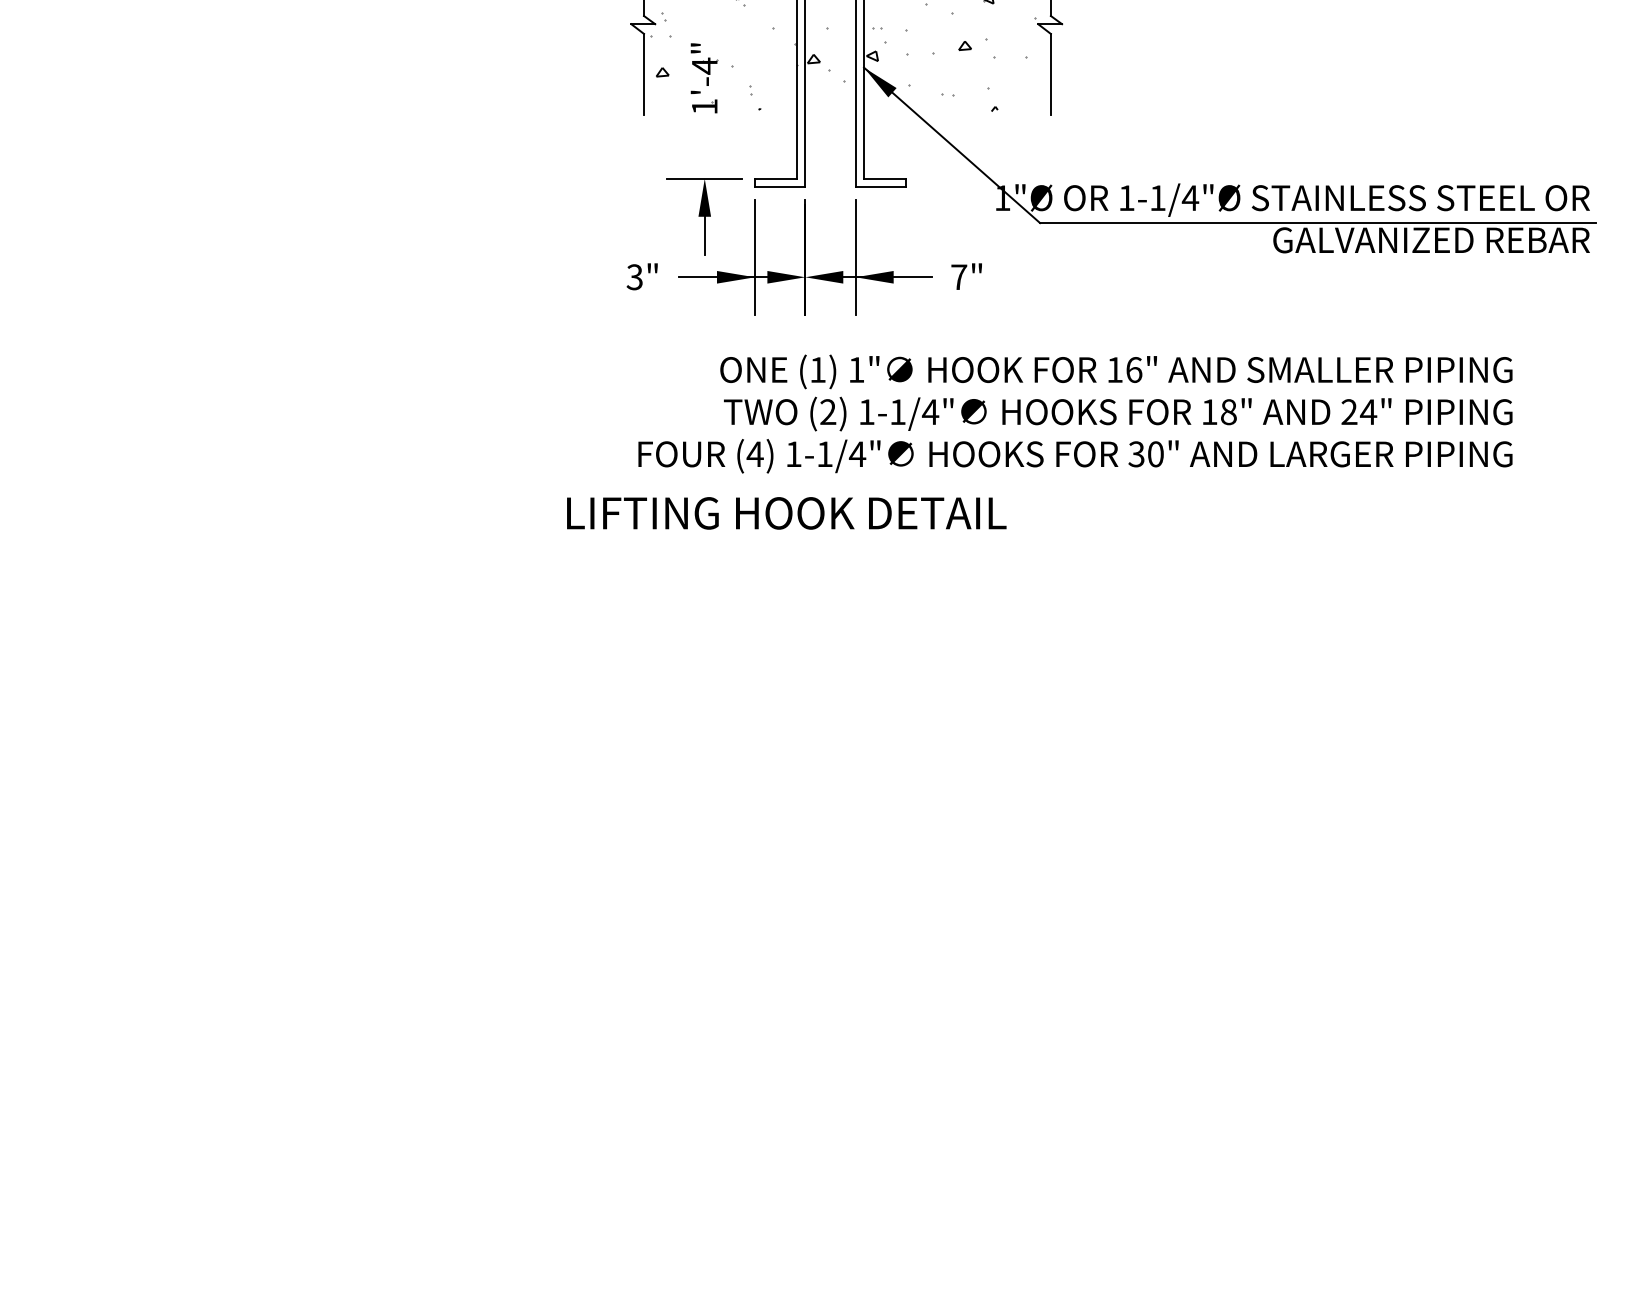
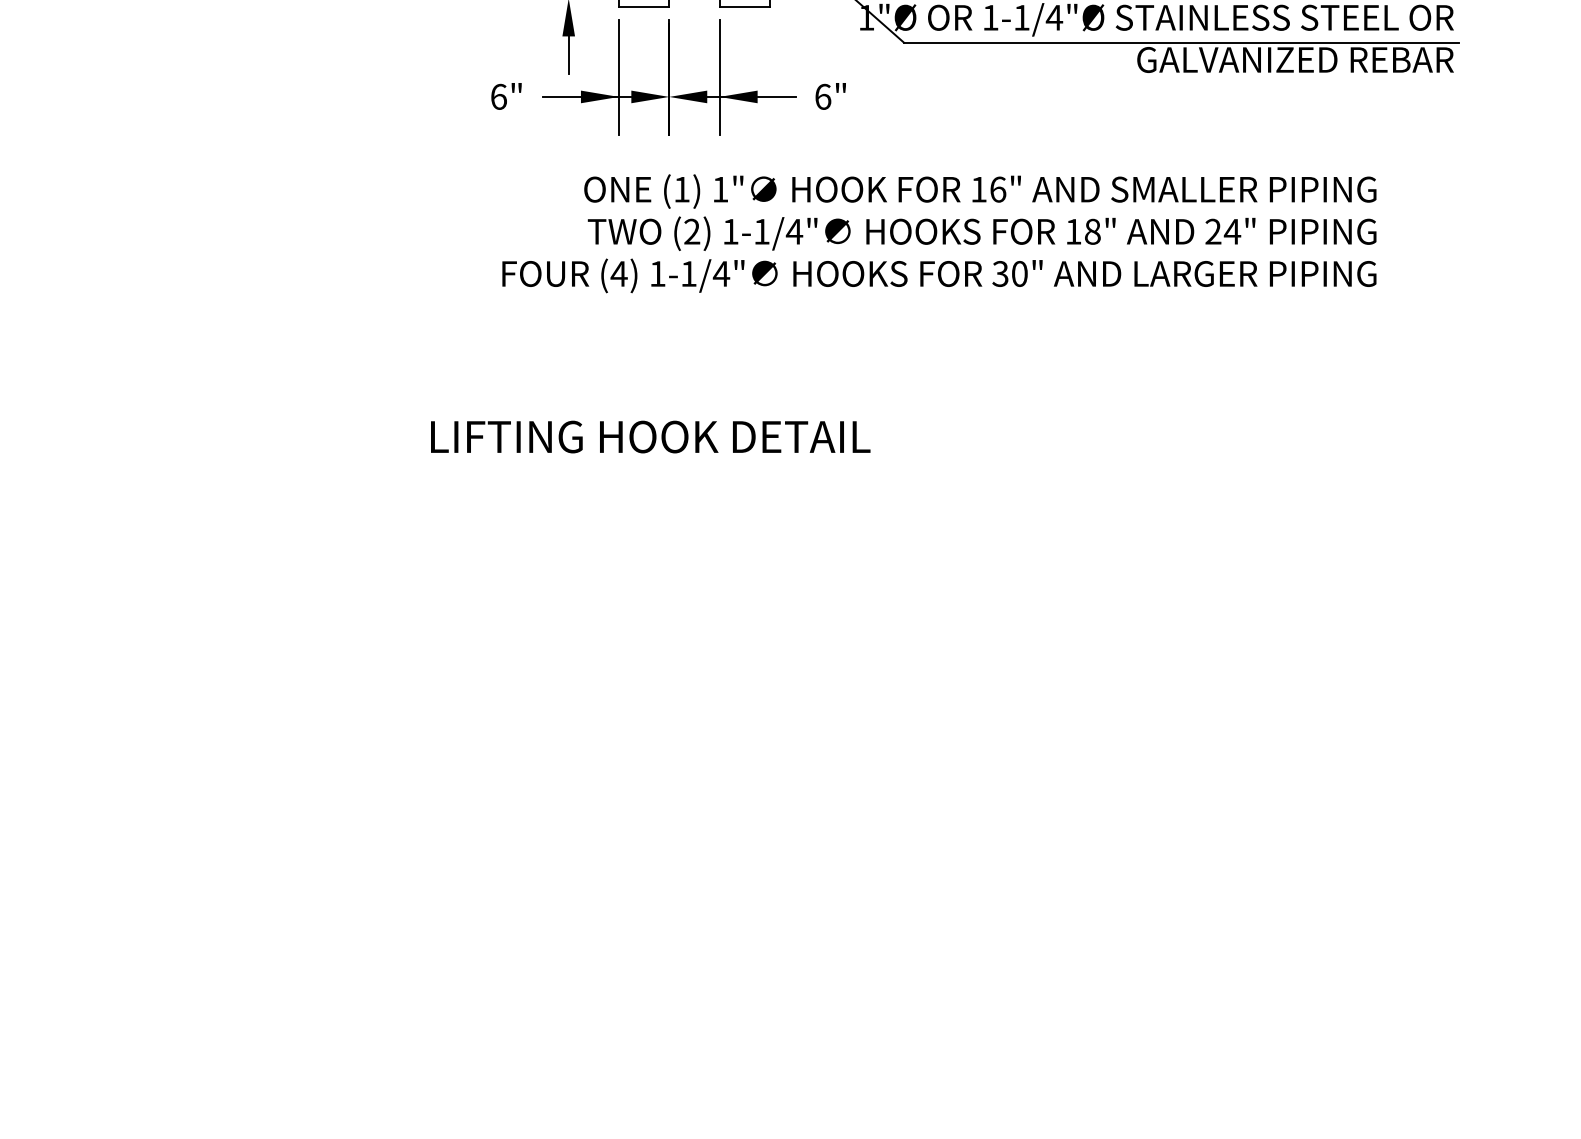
text: (634, 277) -> (498, 97), 3" -> 6"
text: (959, 277) -> (823, 97), 7" -> 6"
text: (786, 513) -> (650, 437), moved

